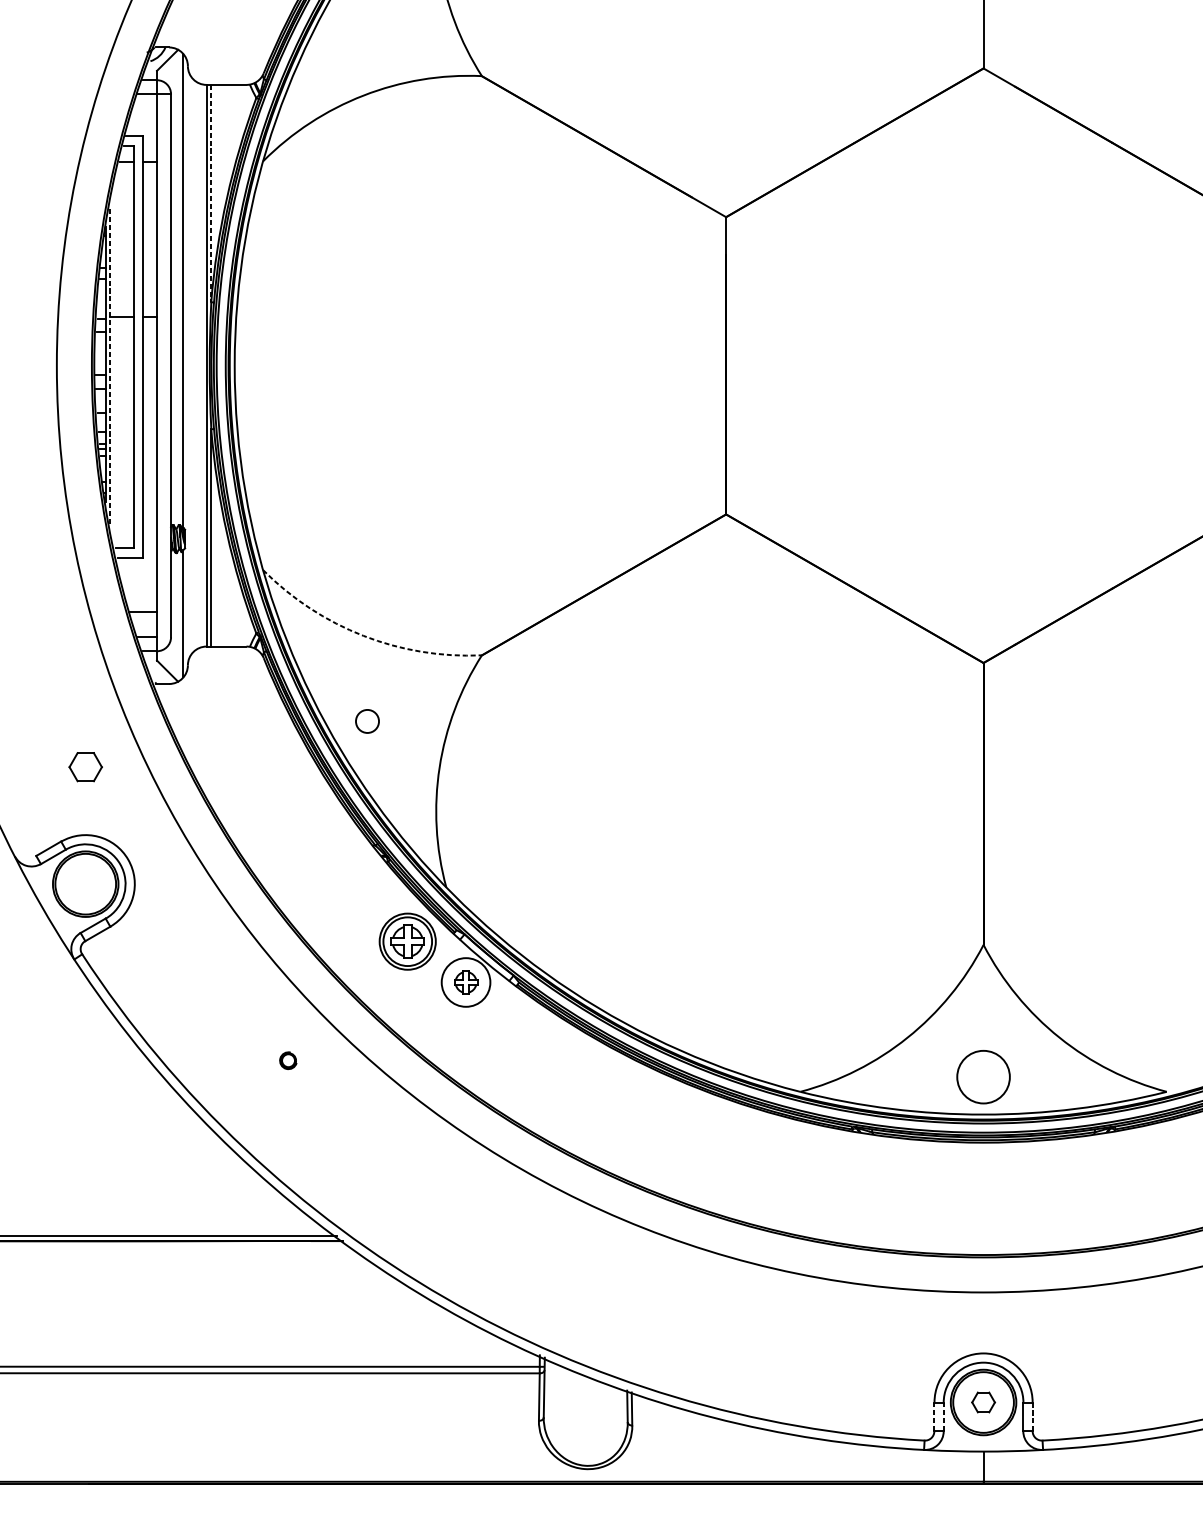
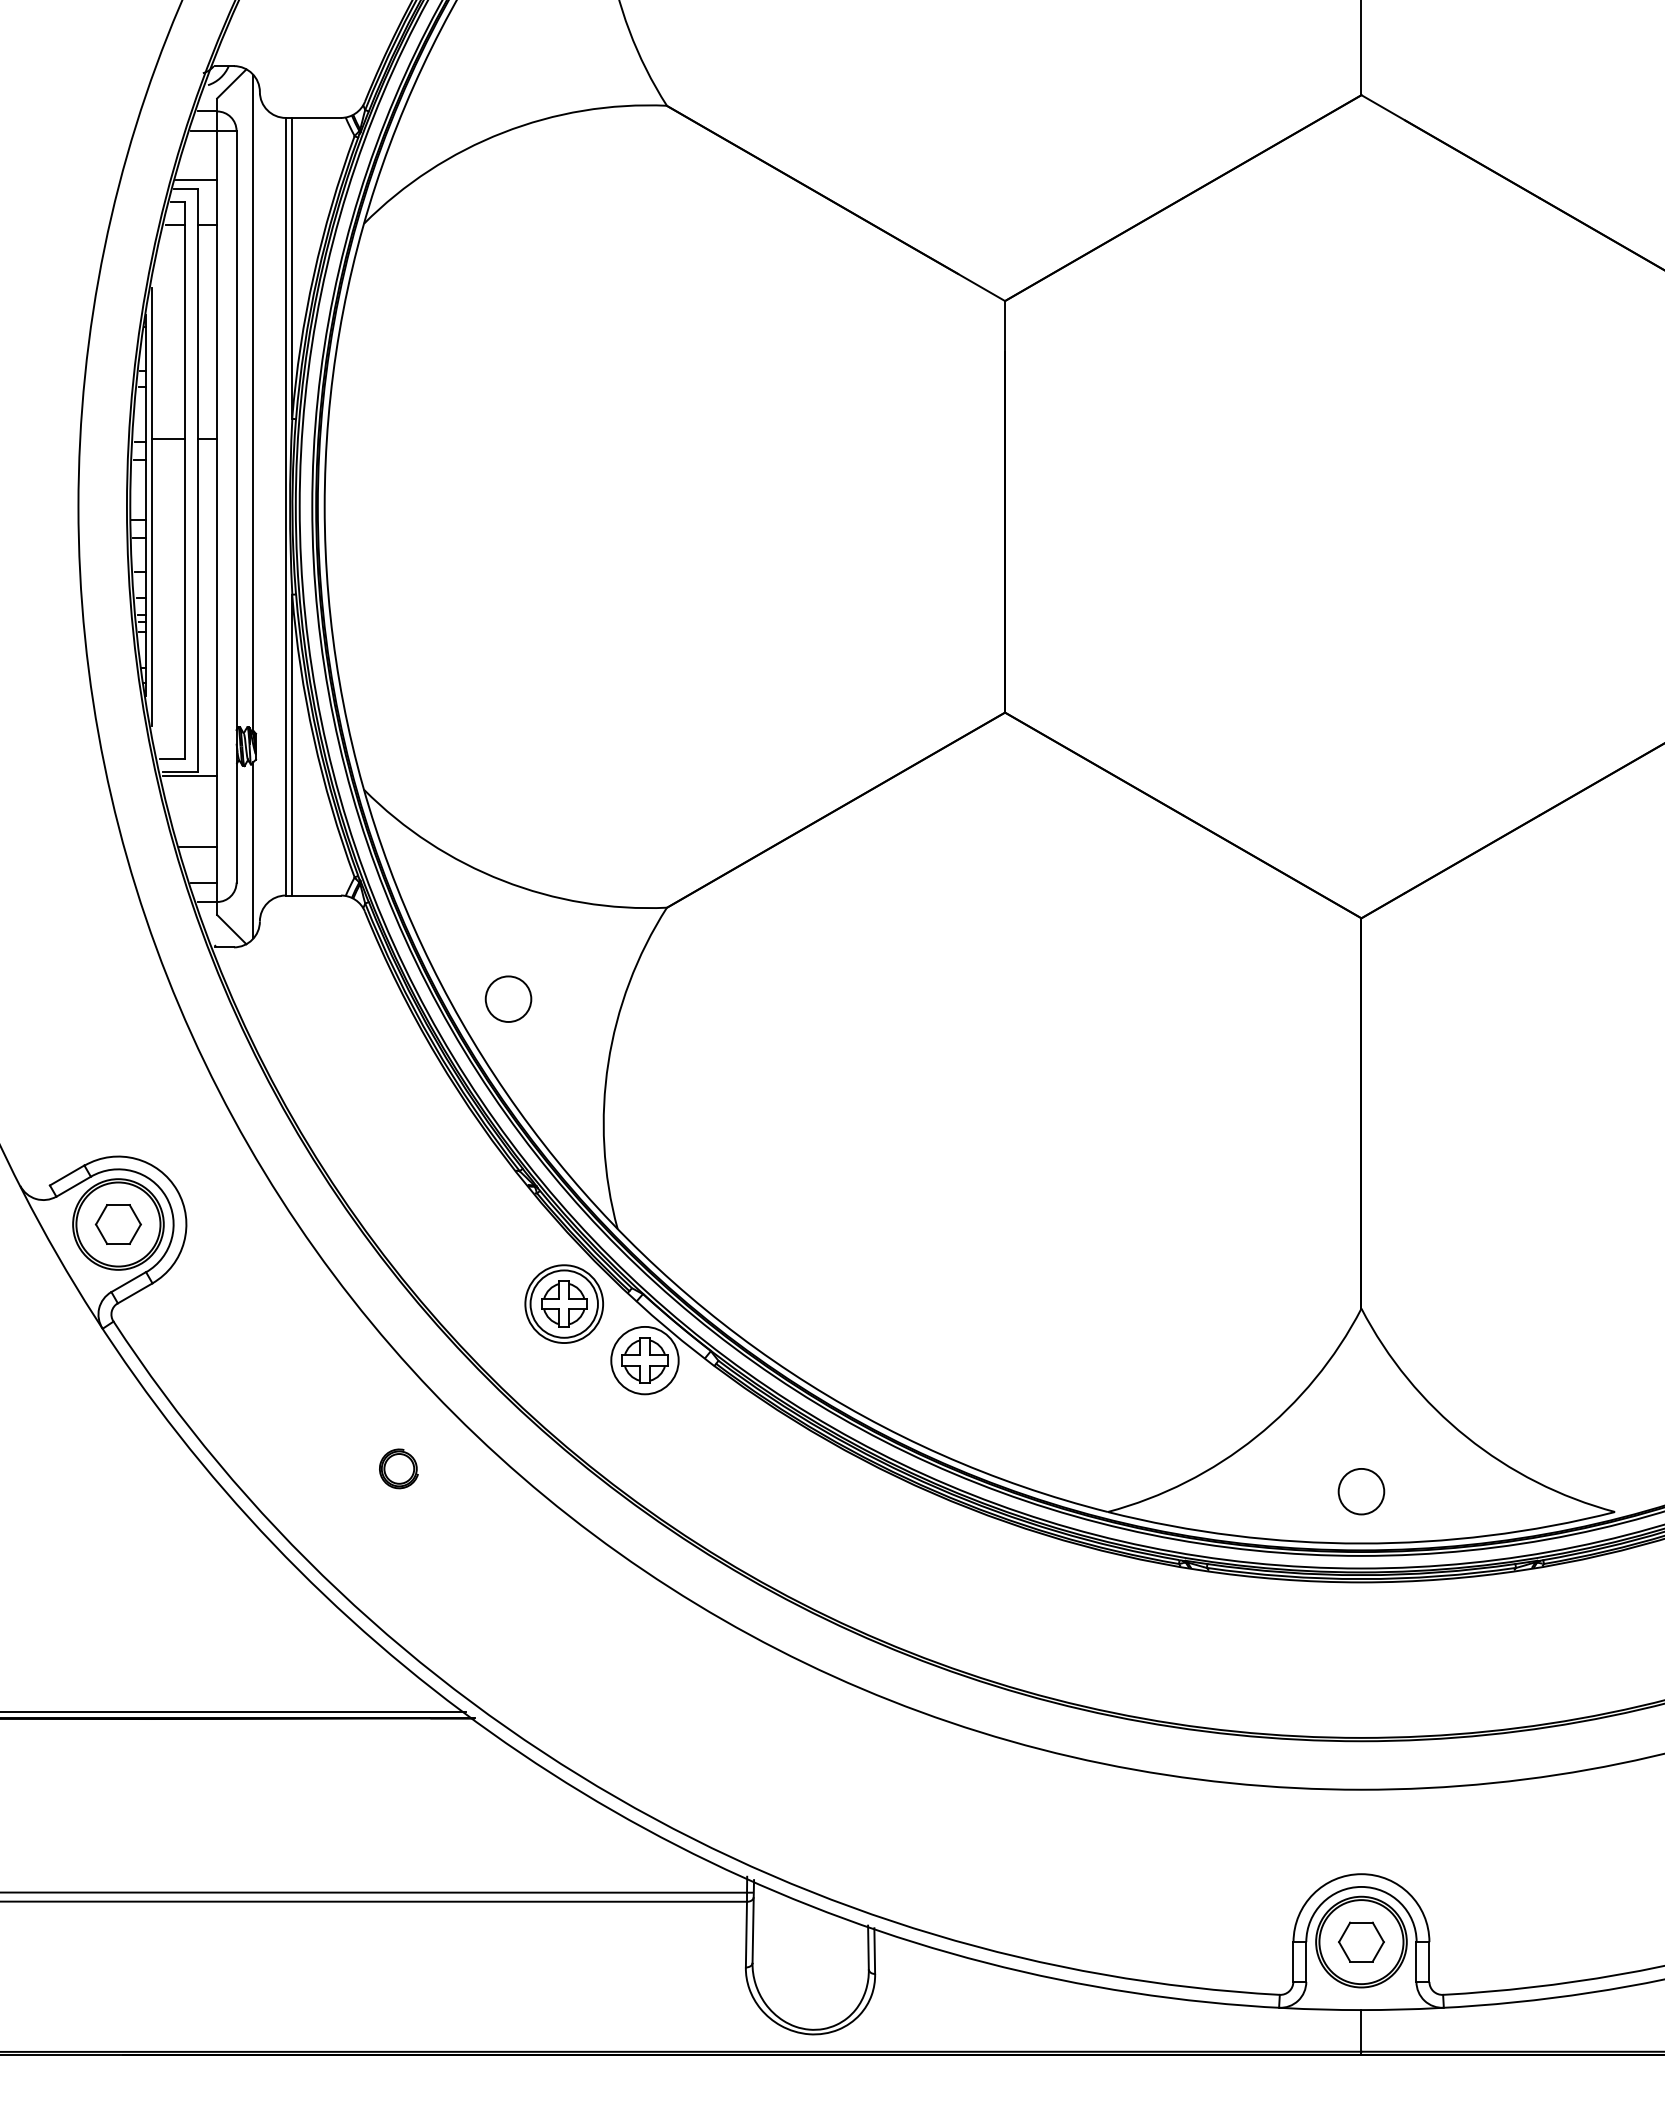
line: (142, 129) -> (196, 179), added
line: (211, 193) -> (292, 268), dashed -> solid
line: (110, 365) -> (152, 506), dashed -> solid
line: (137, 559) -> (190, 775), added
arc: (363, 635) -> (503, 880), dashed -> solid
circle: (367, 720) -> (508, 998), size x1.43
part: (85, 767) -> (117, 1224), moved
part: (465, 982) -> (644, 1360), size x1.43
part: (288, 1060) -> (398, 1468), size x1.67
circle: (983, 1077) -> (1361, 1491), size x0.62
part: (983, 1402) -> (1361, 1941), size x1.43
line: (934, 1417) -> (1293, 1962), dashed -> solid
line: (943, 1417) -> (1306, 1962), dashed -> solid
line: (1032, 1417) -> (1429, 1962), dashed -> solid

